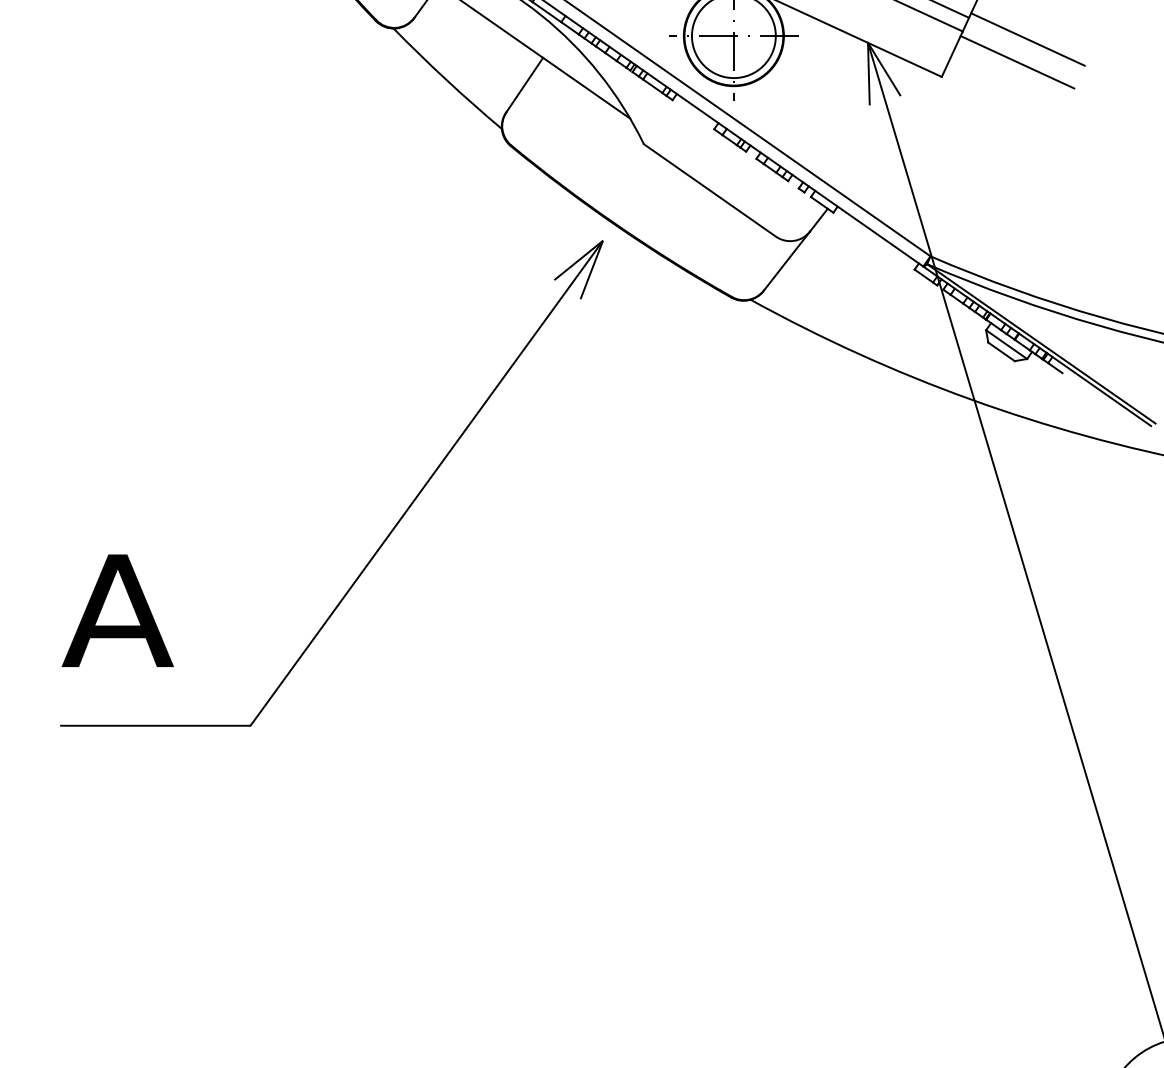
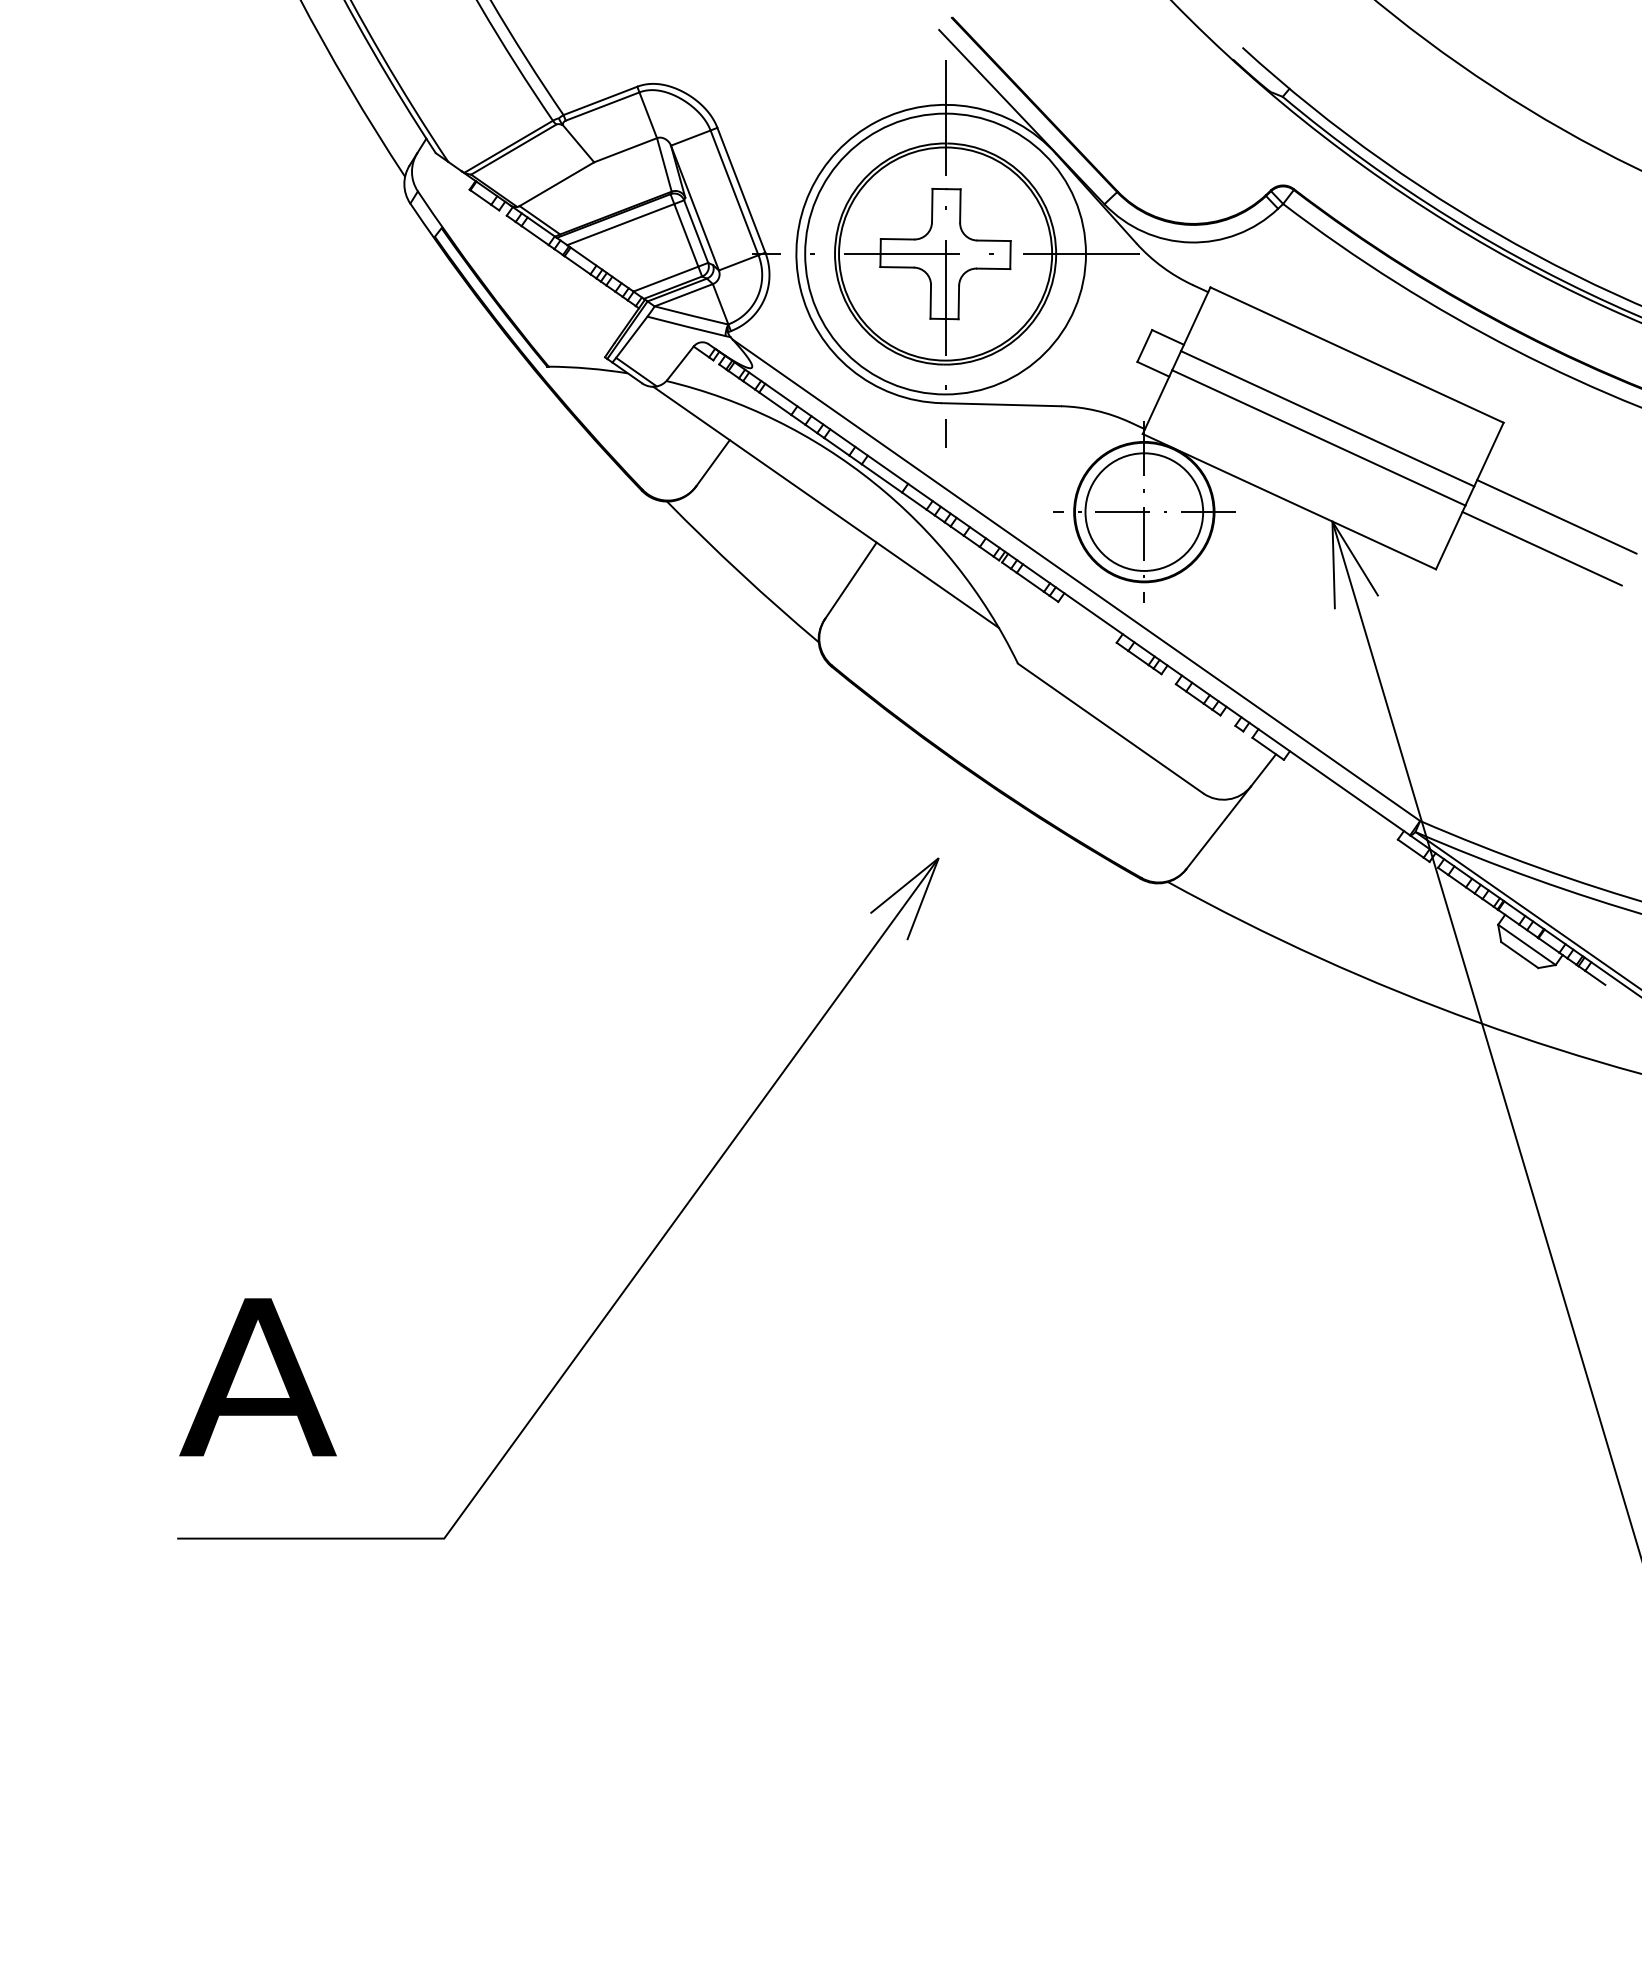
part: (394, 526) -> (645, 1259), moved

